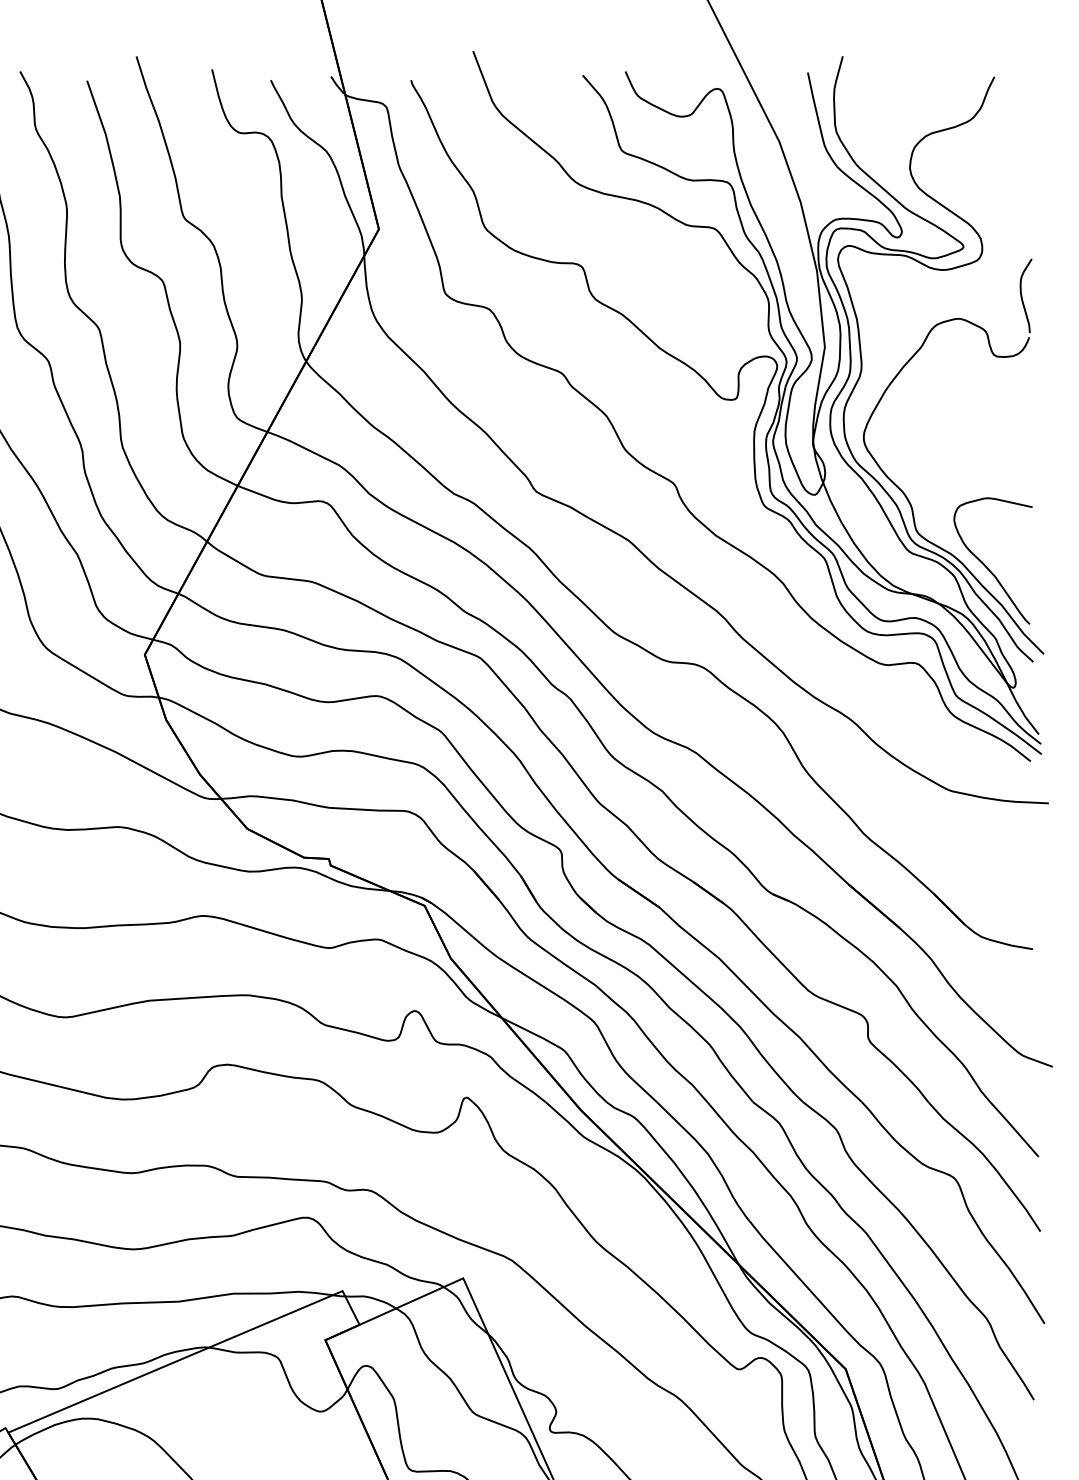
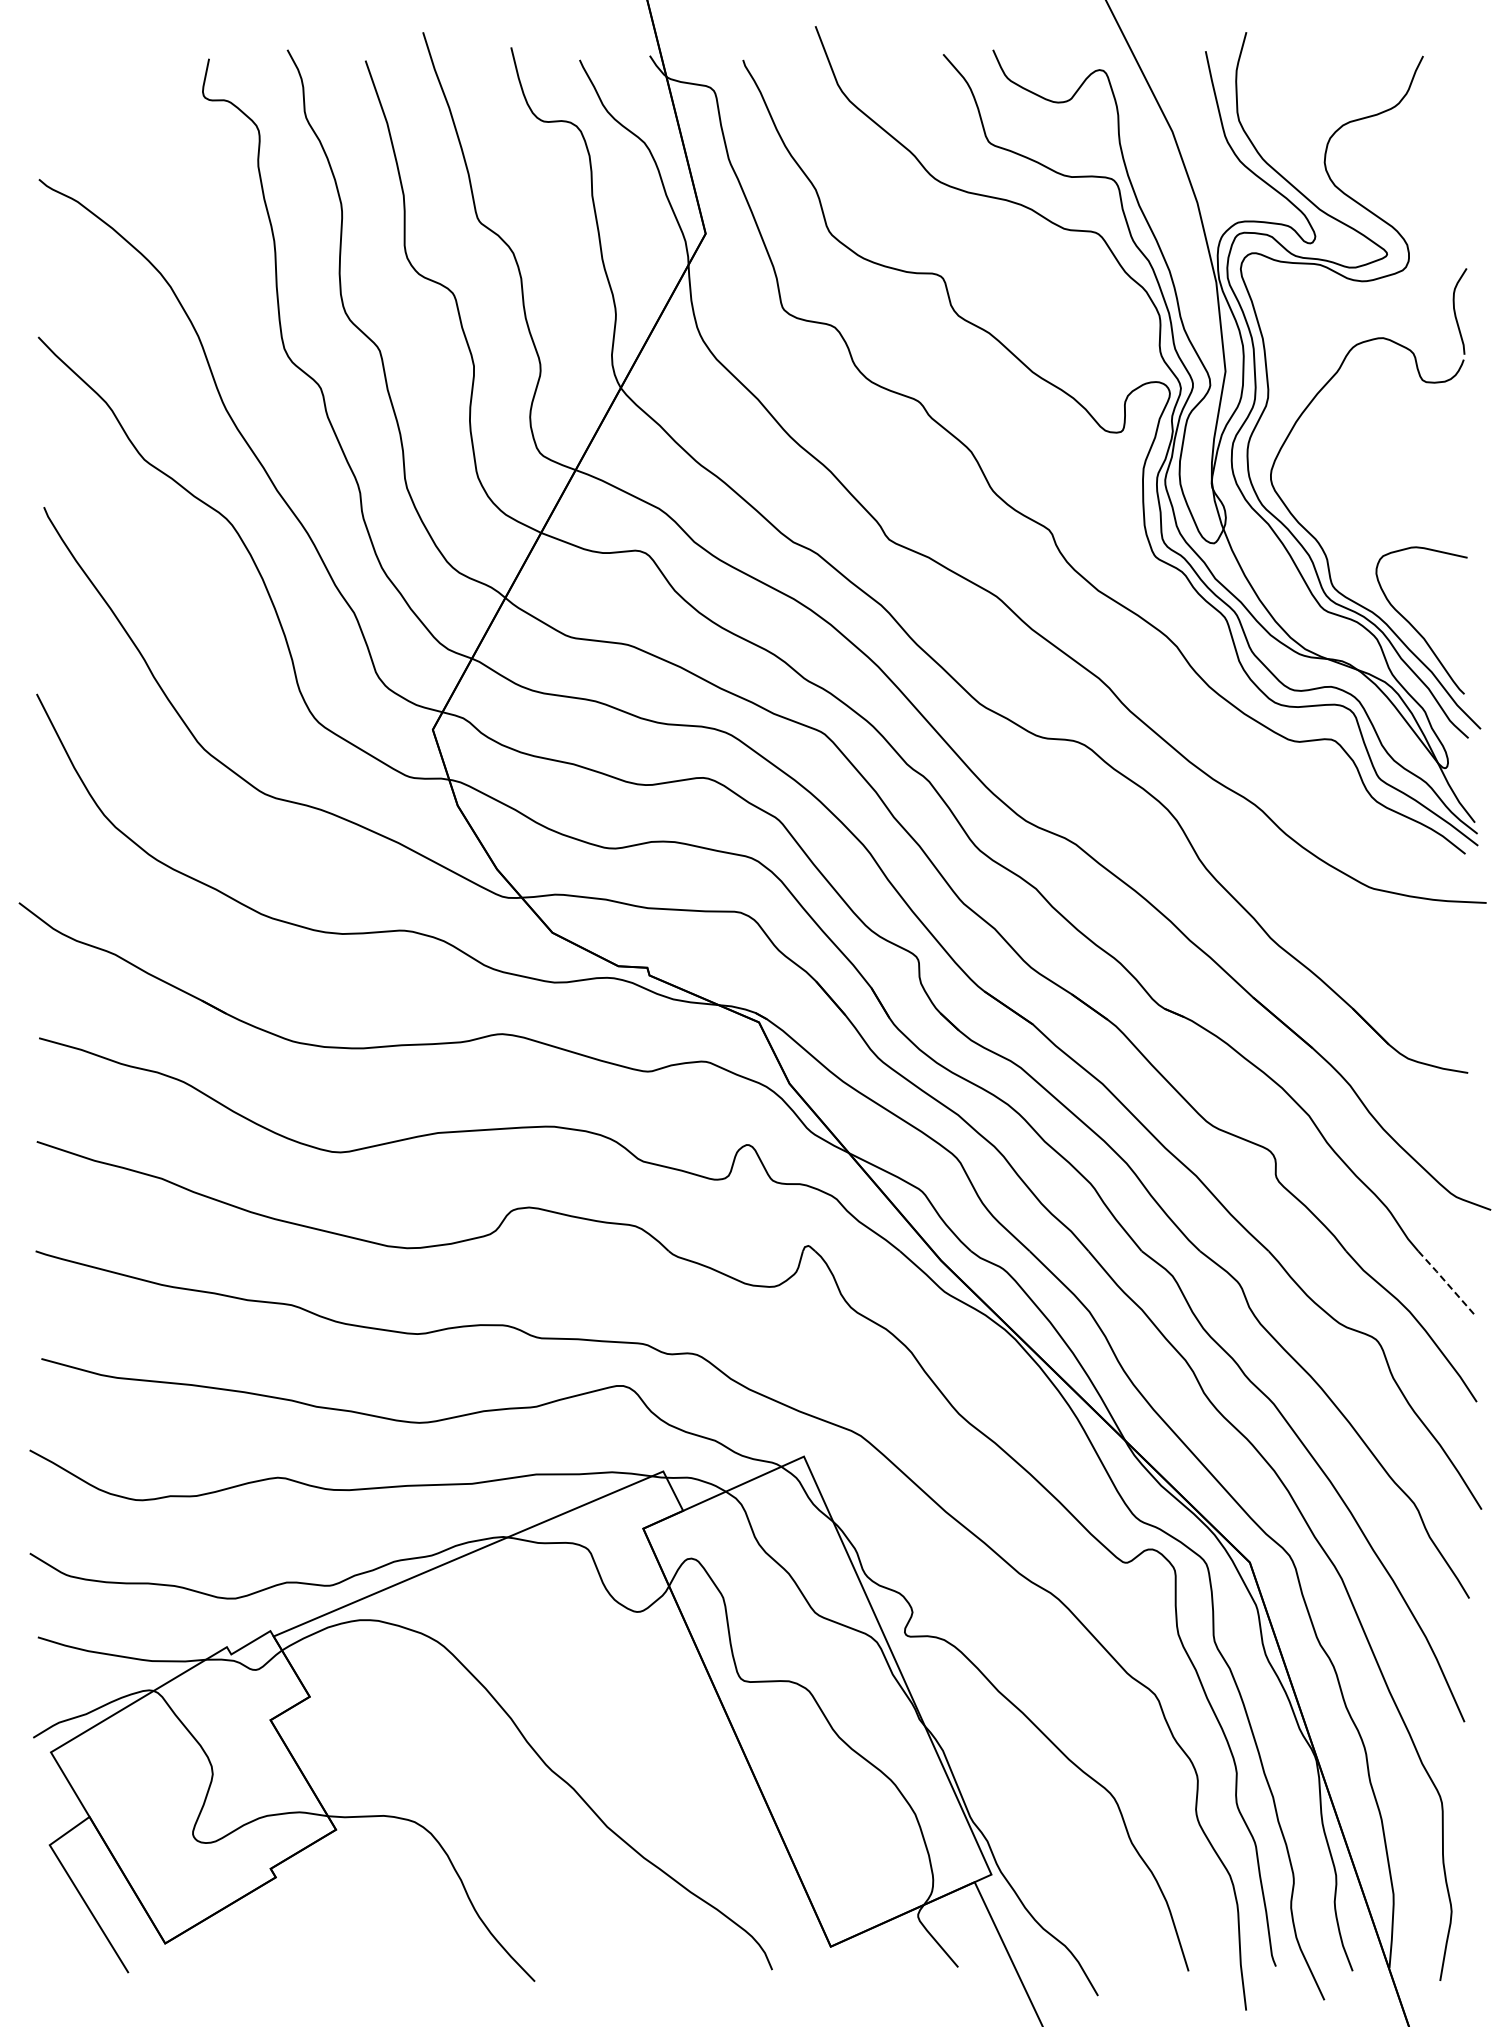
line: (1014, 1128) -> (1446, 1282), solid -> dashed

